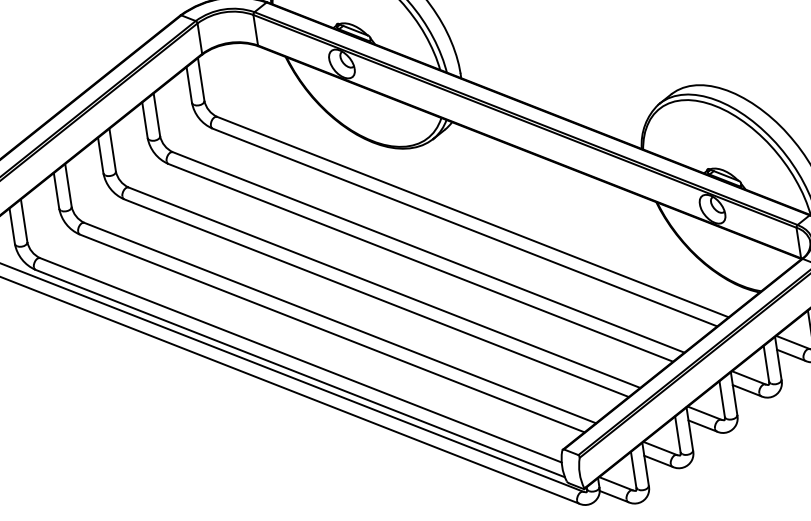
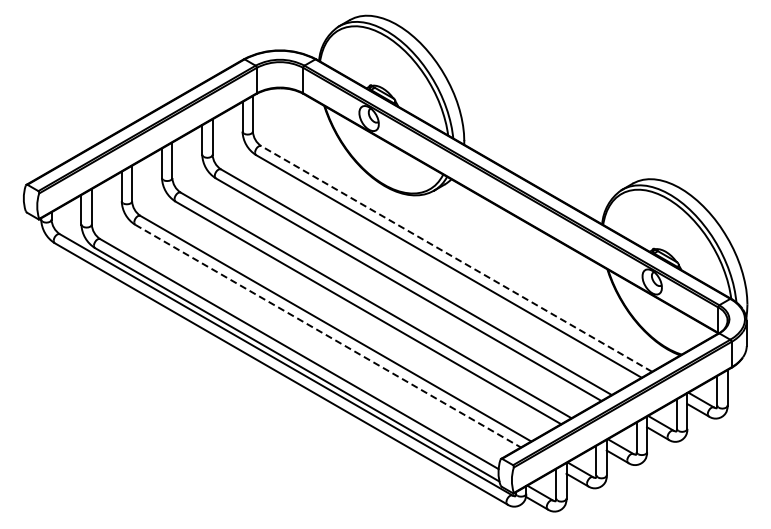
line: (472, 216) -> (456, 258), solid -> dashed
line: (332, 333) -> (328, 336), solid -> dashed

